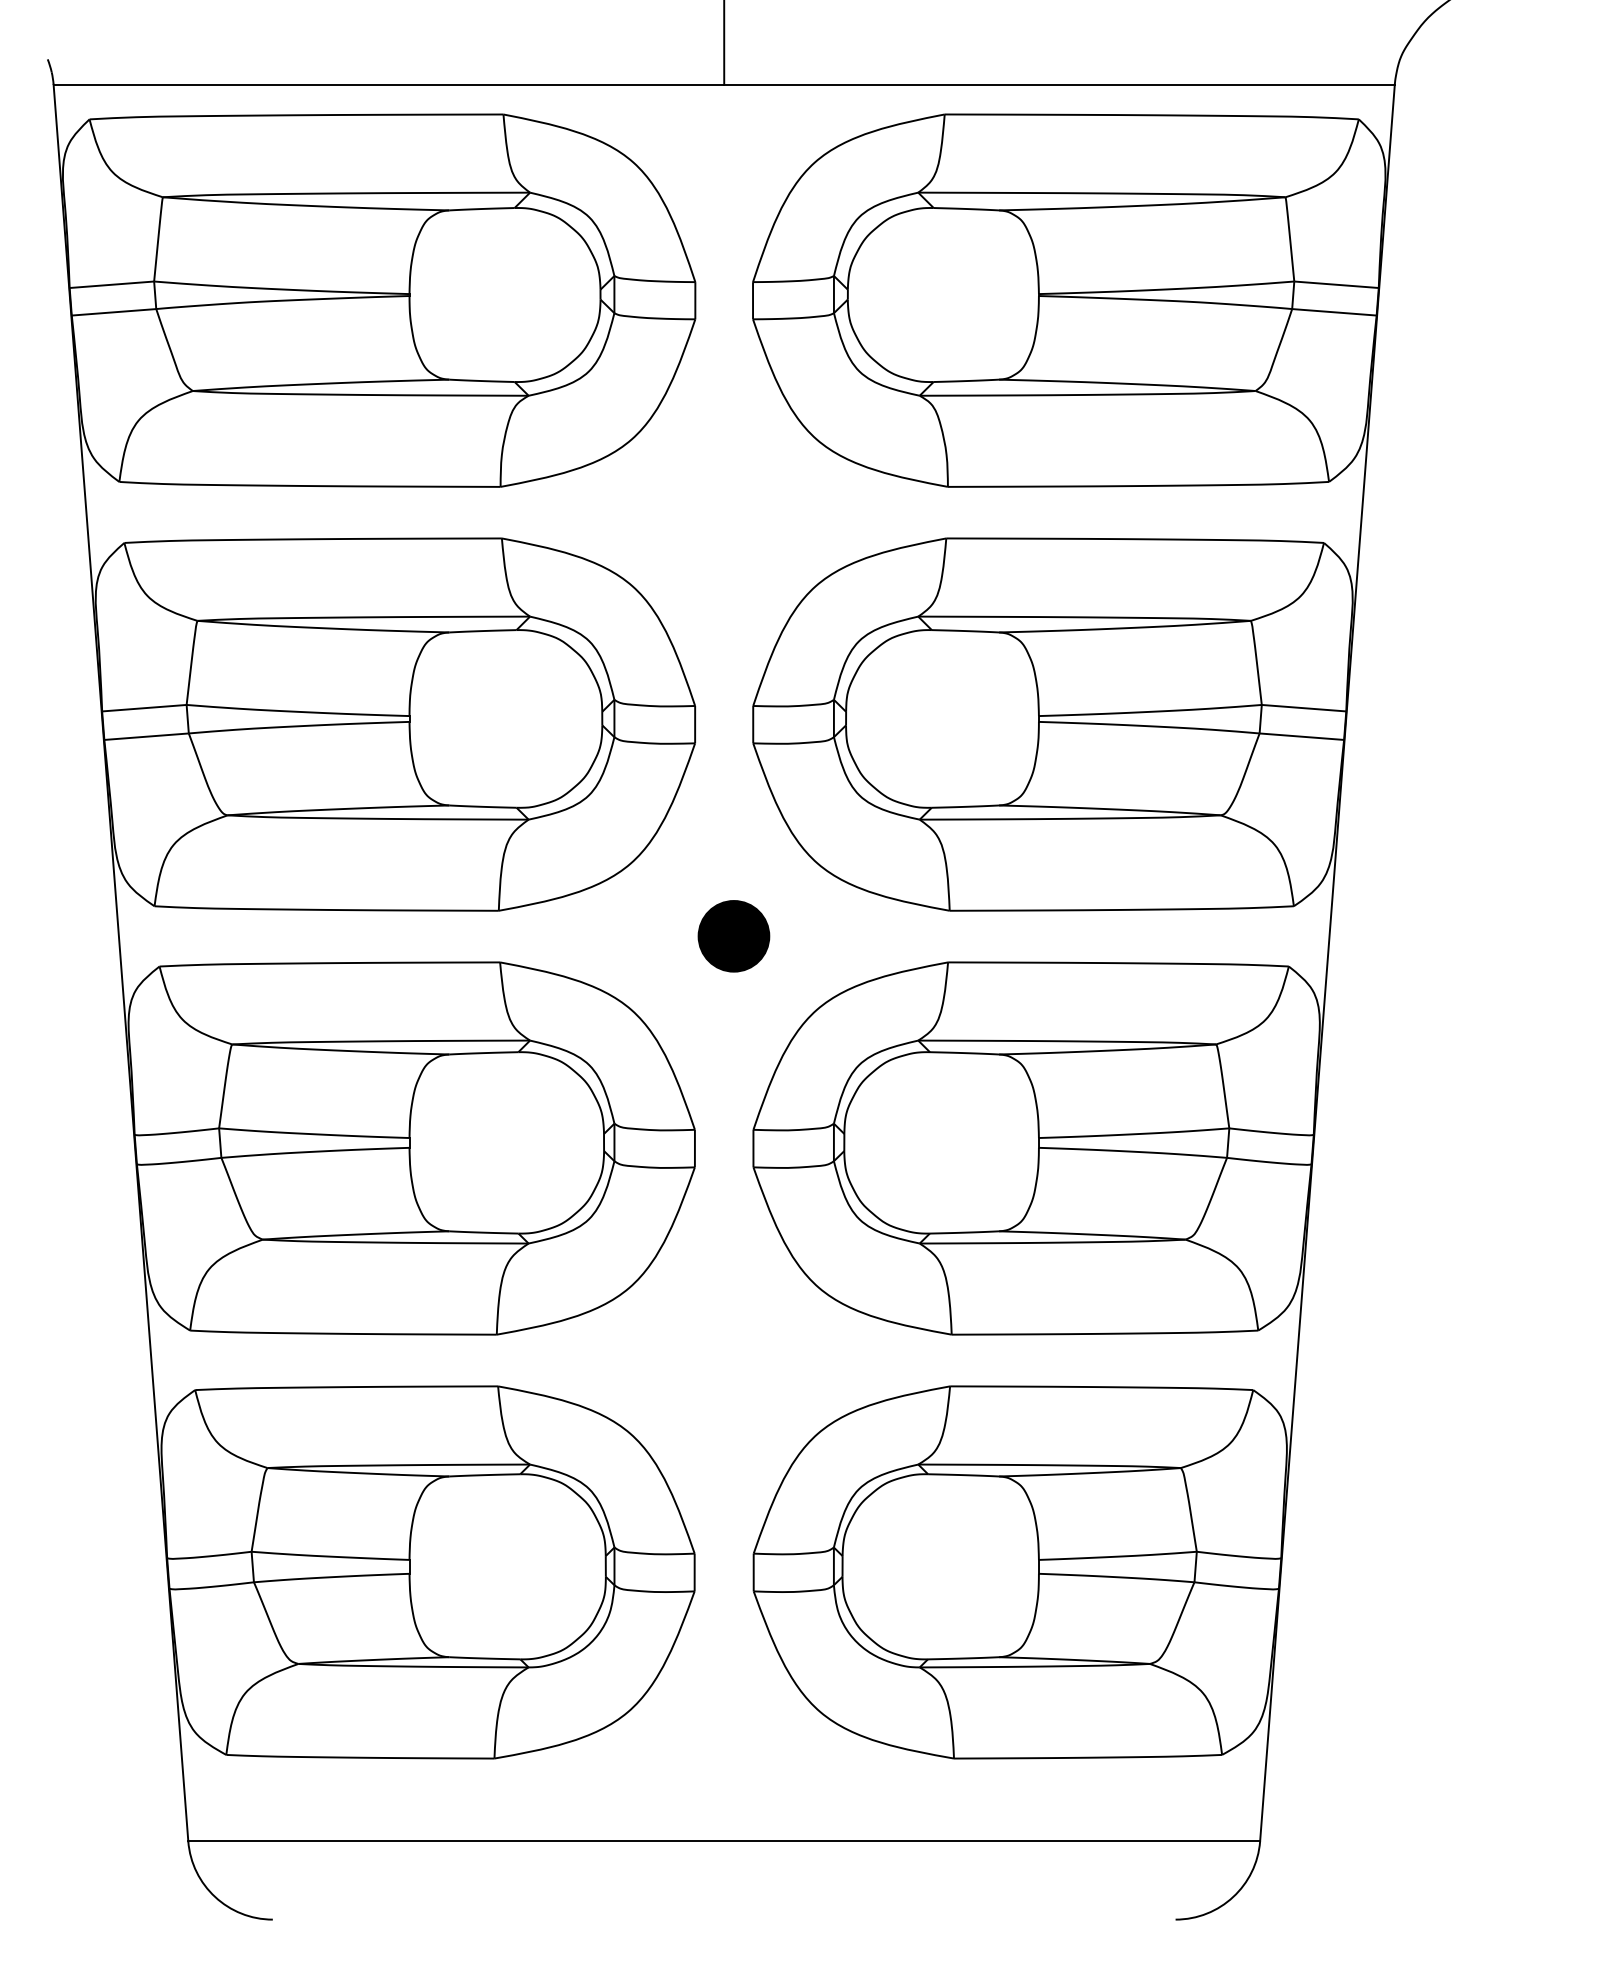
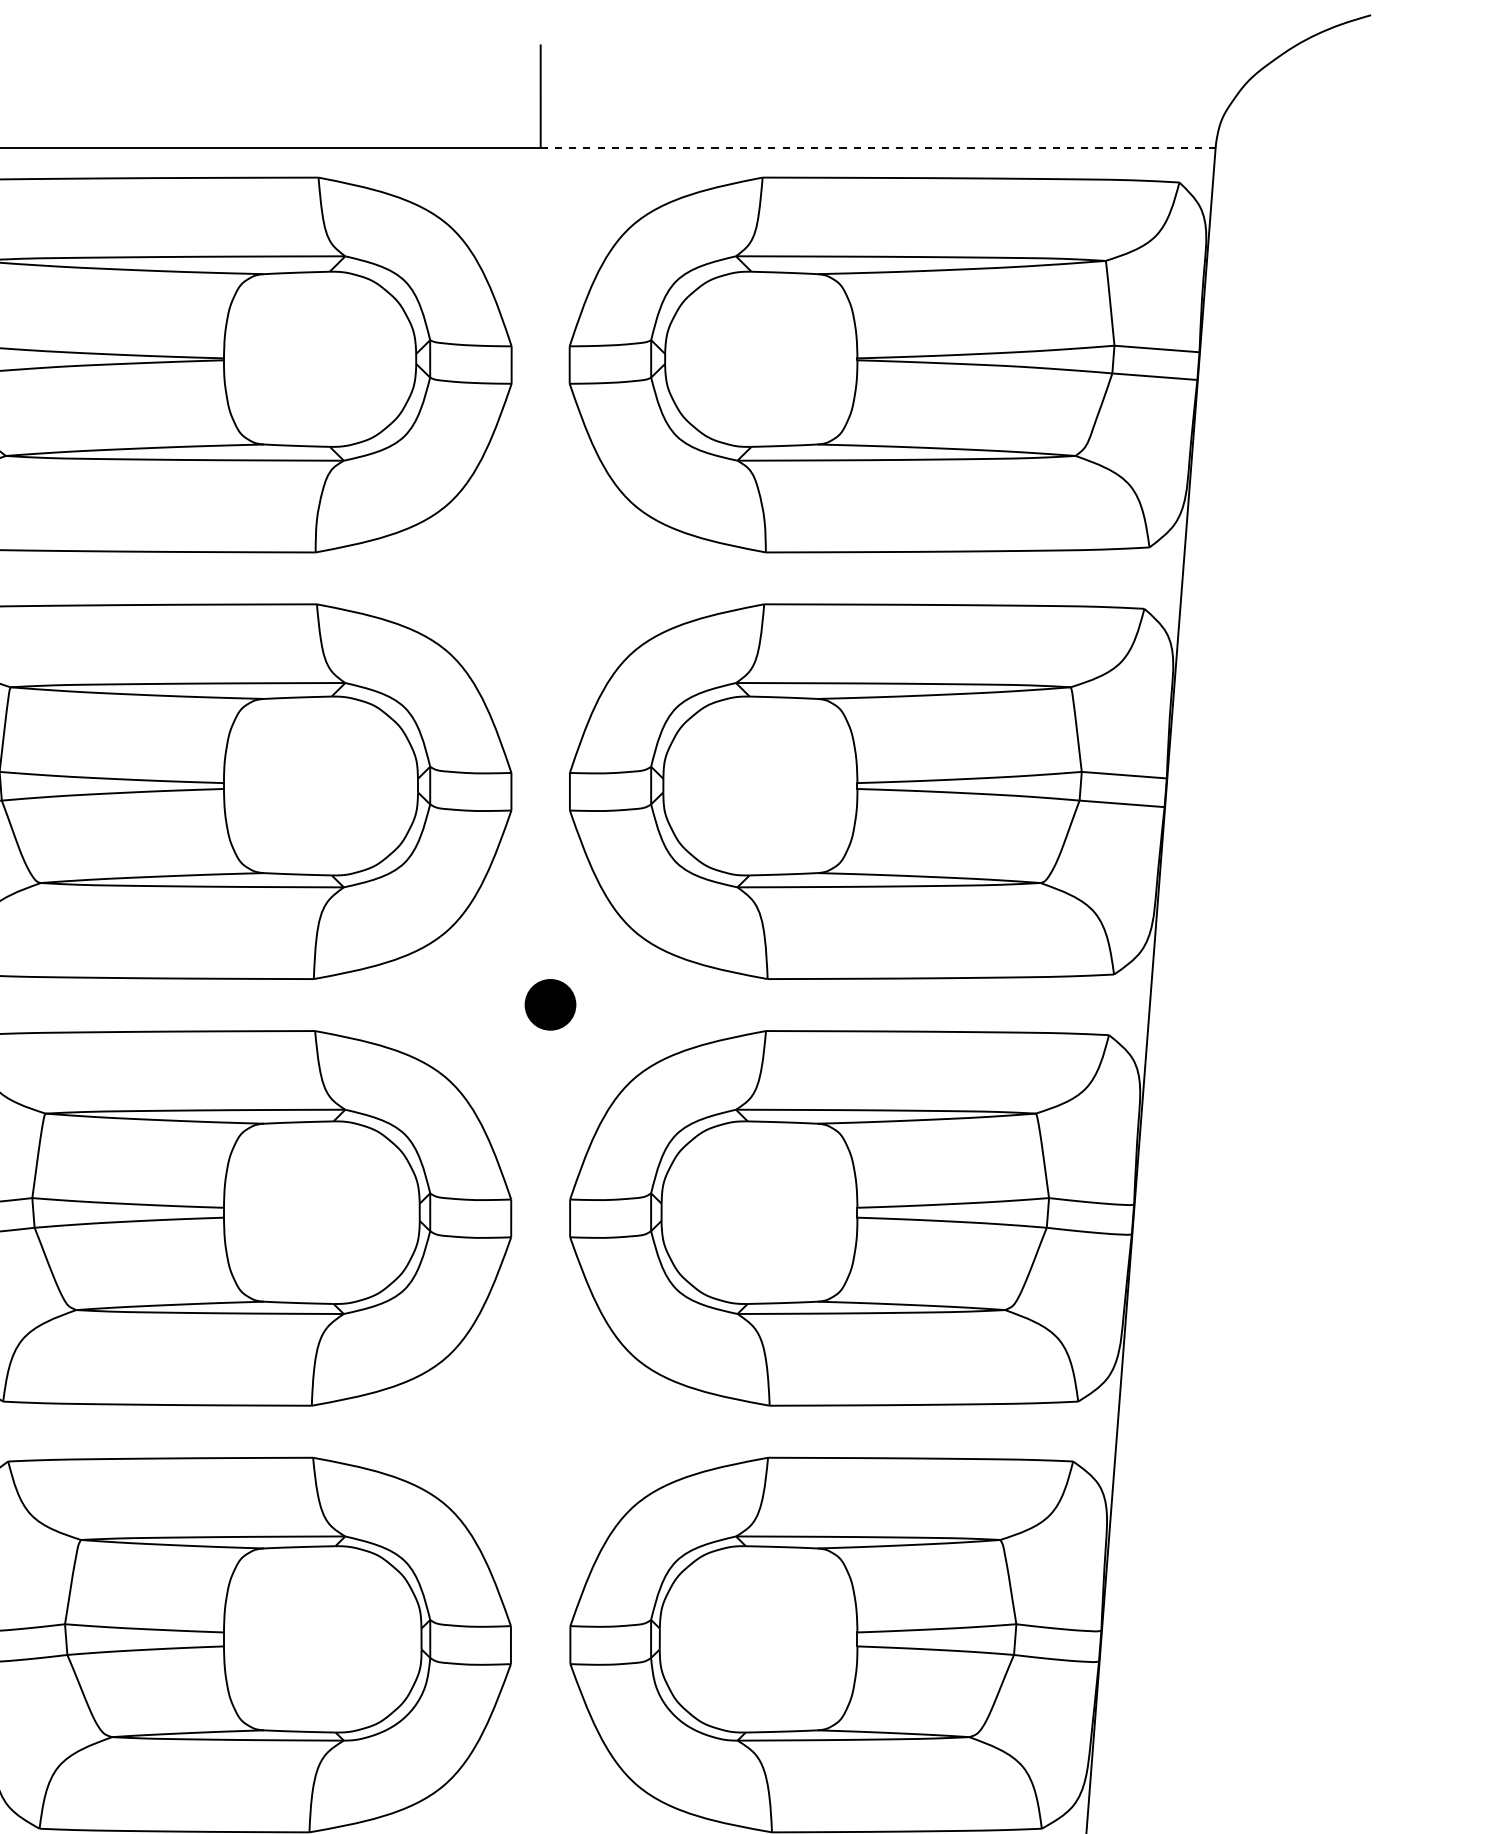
line: (1060, 84) -> (879, 147), solid -> dashed
part: (733, 936) -> (550, 1004), size x0.7

